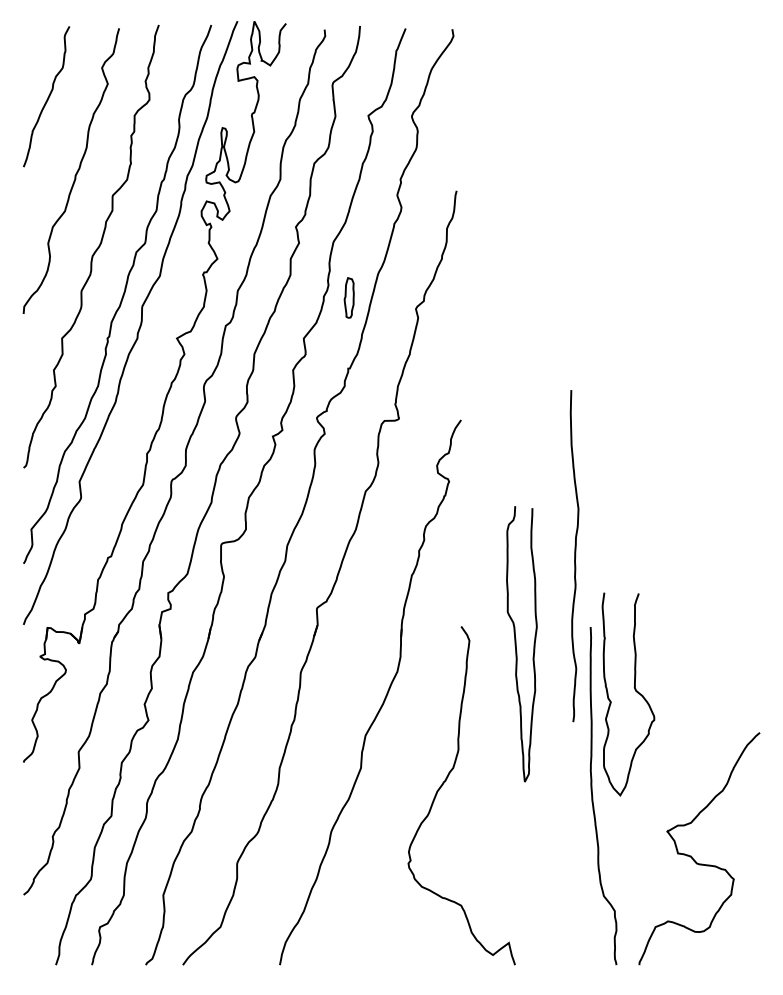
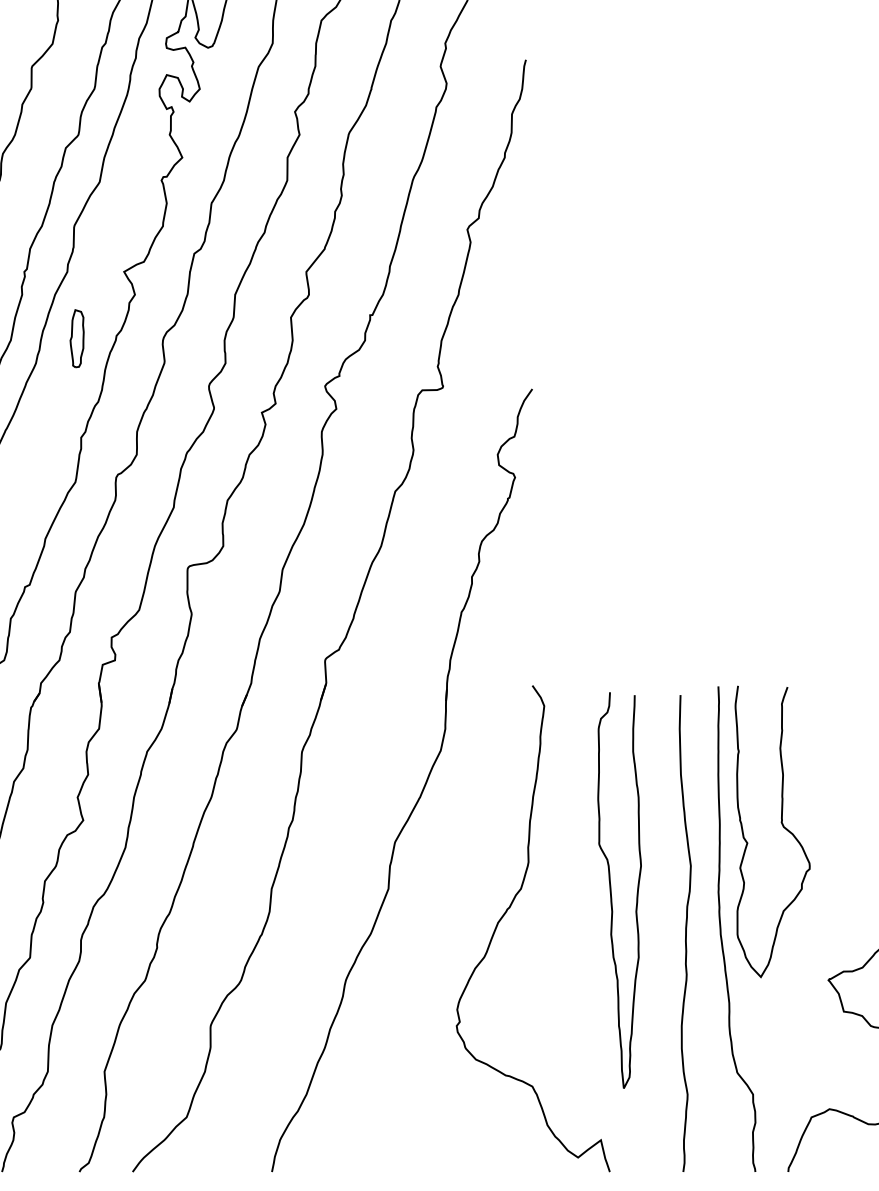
part: (348, 297) -> (76, 338), moved
curve: (574, 556) -> (685, 934), moved
curve: (516, 644) -> (611, 891), moved
curve: (635, 691) -> (782, 827), moved

